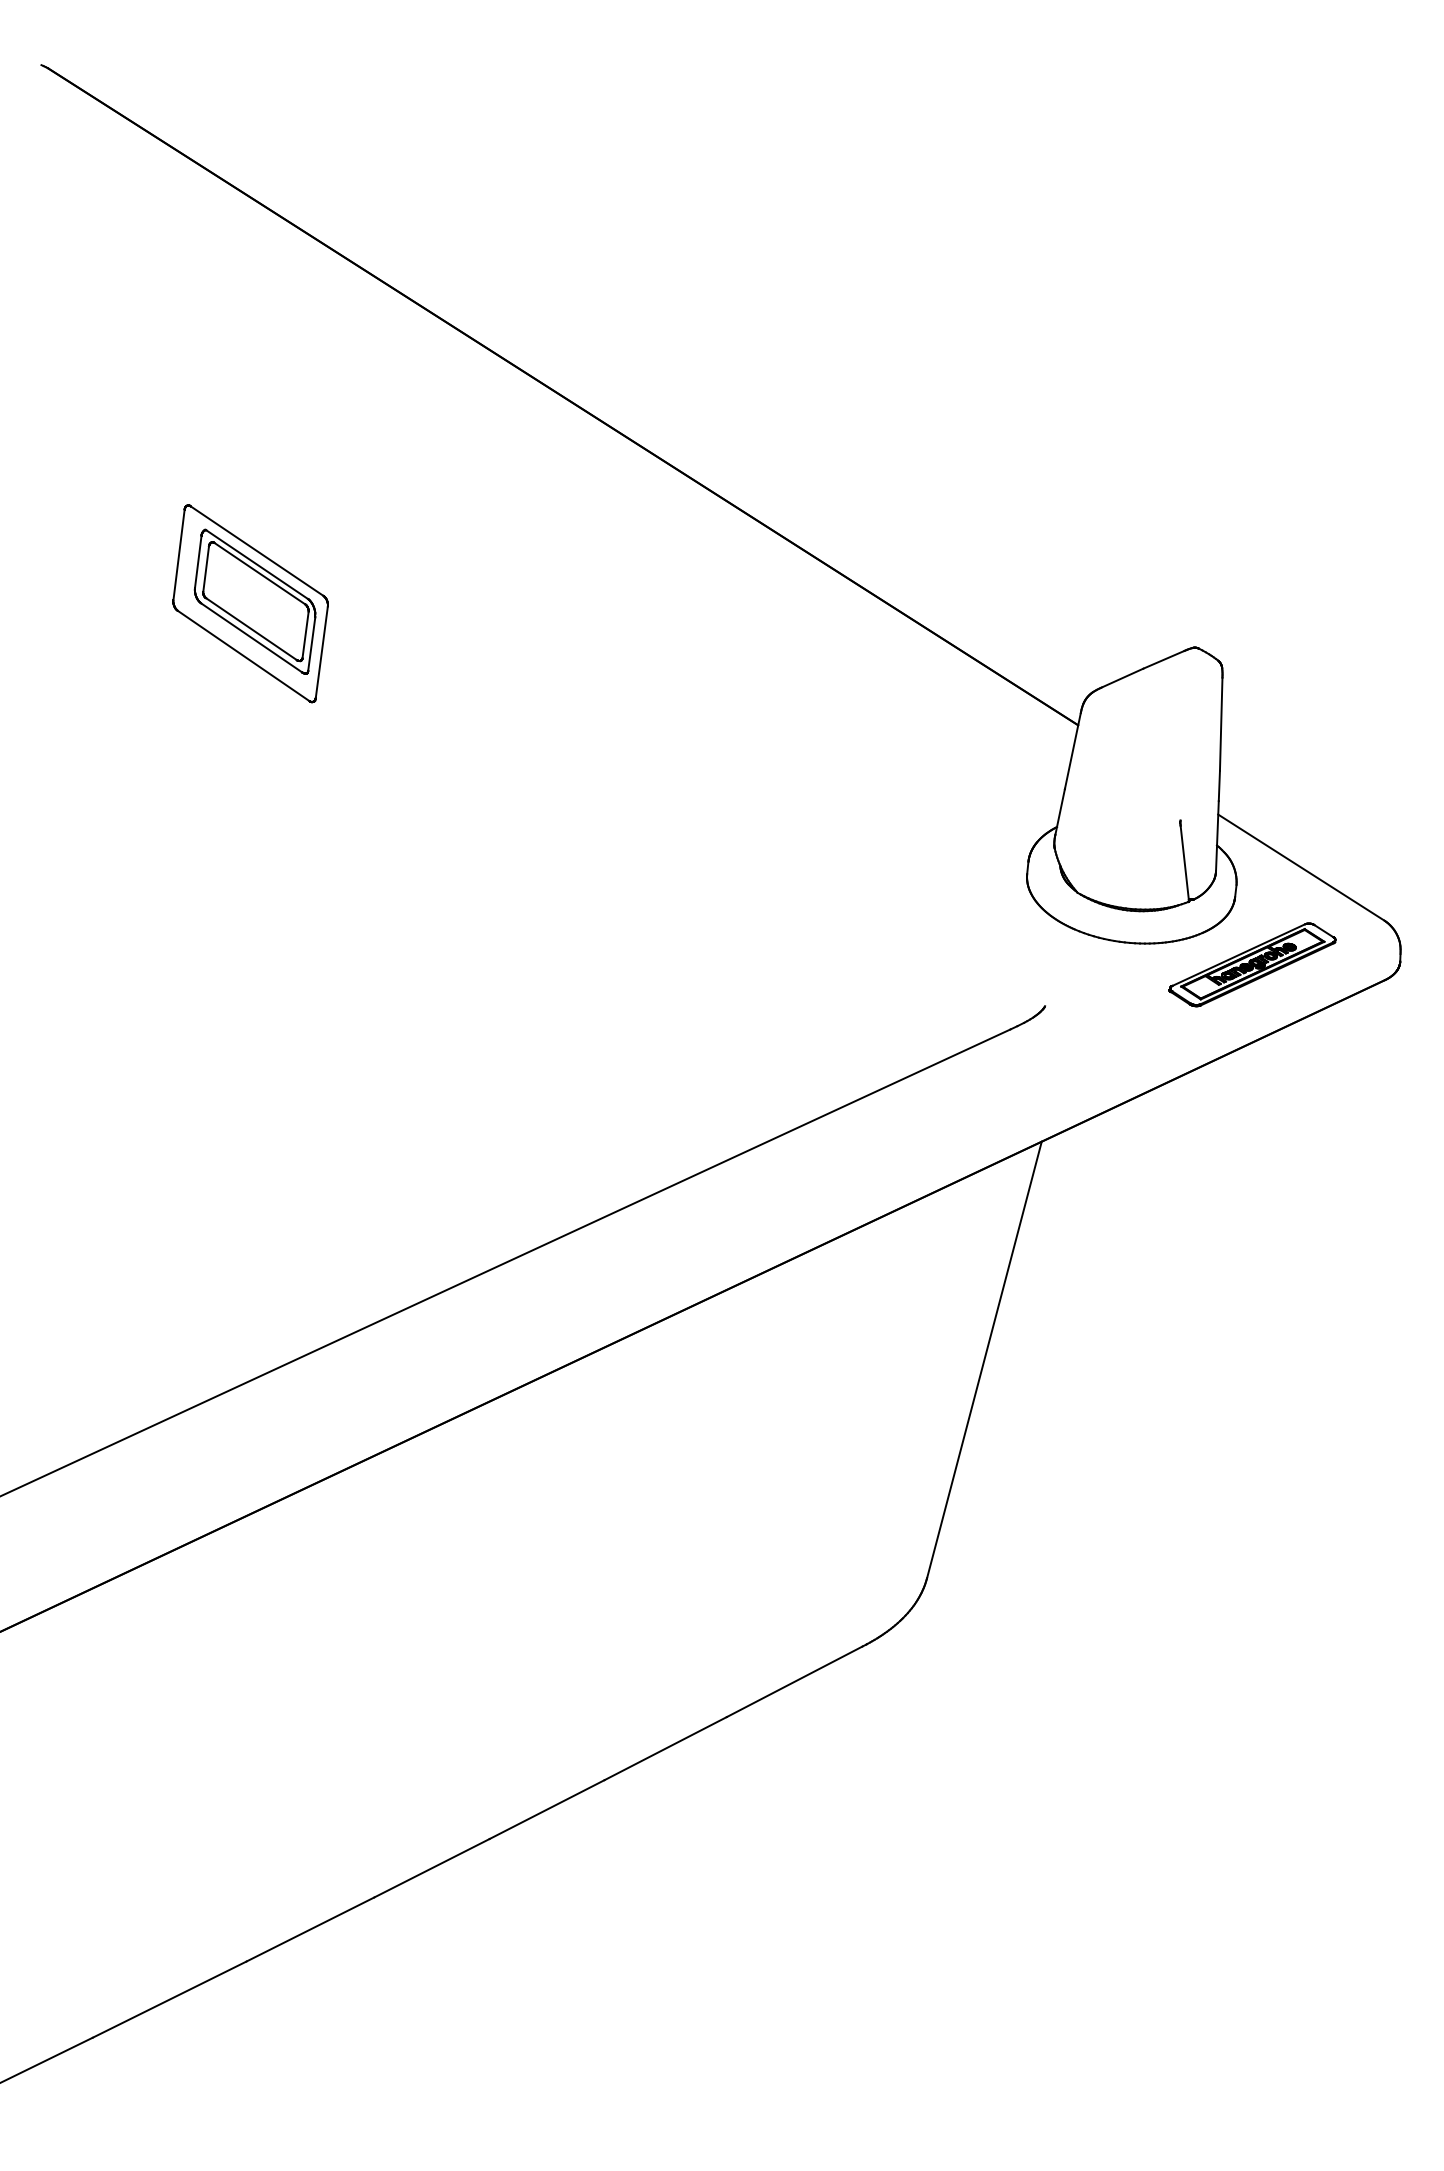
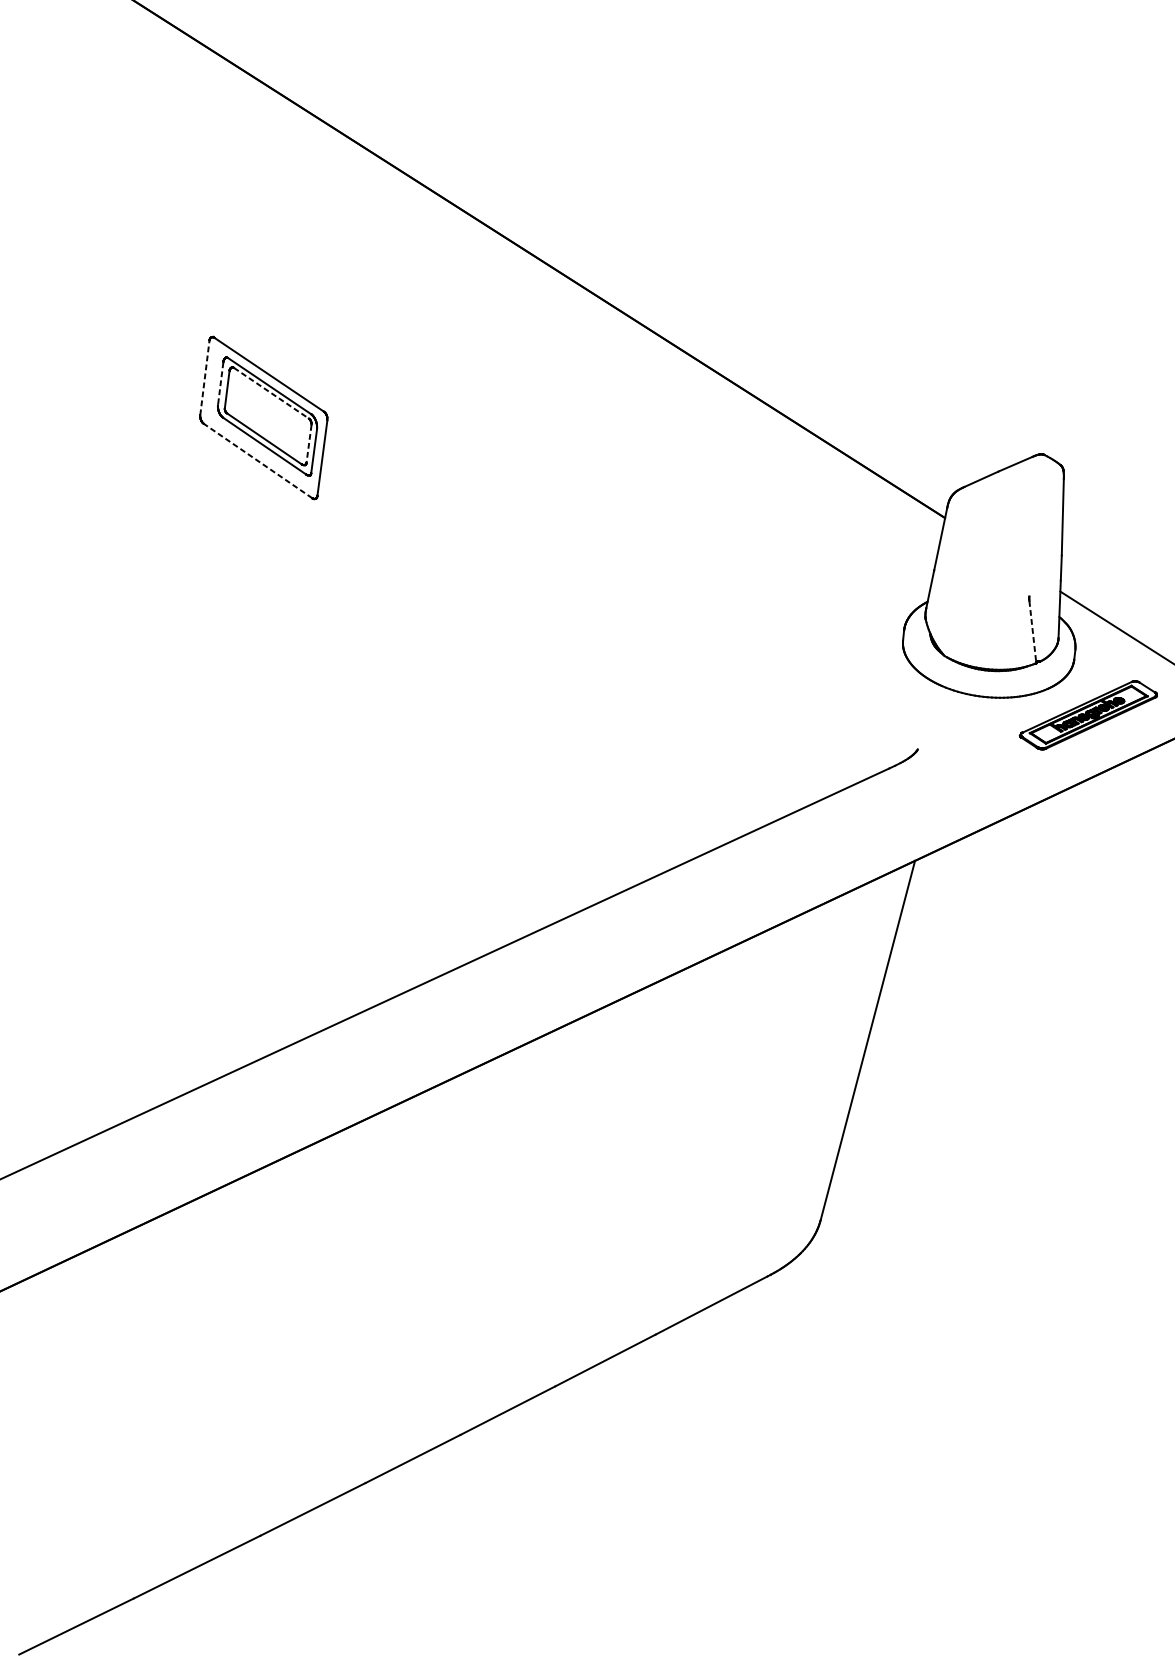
line: (179, 555) -> (205, 378), solid -> dashed
line: (198, 562) -> (220, 384), solid -> dashed
line: (259, 573) -> (271, 393), solid -> dashed
line: (305, 635) -> (308, 444), solid -> dashed
line: (243, 655) -> (257, 460), solid -> dashed
line: (1184, 863) -> (1032, 631), solid -> dashed

